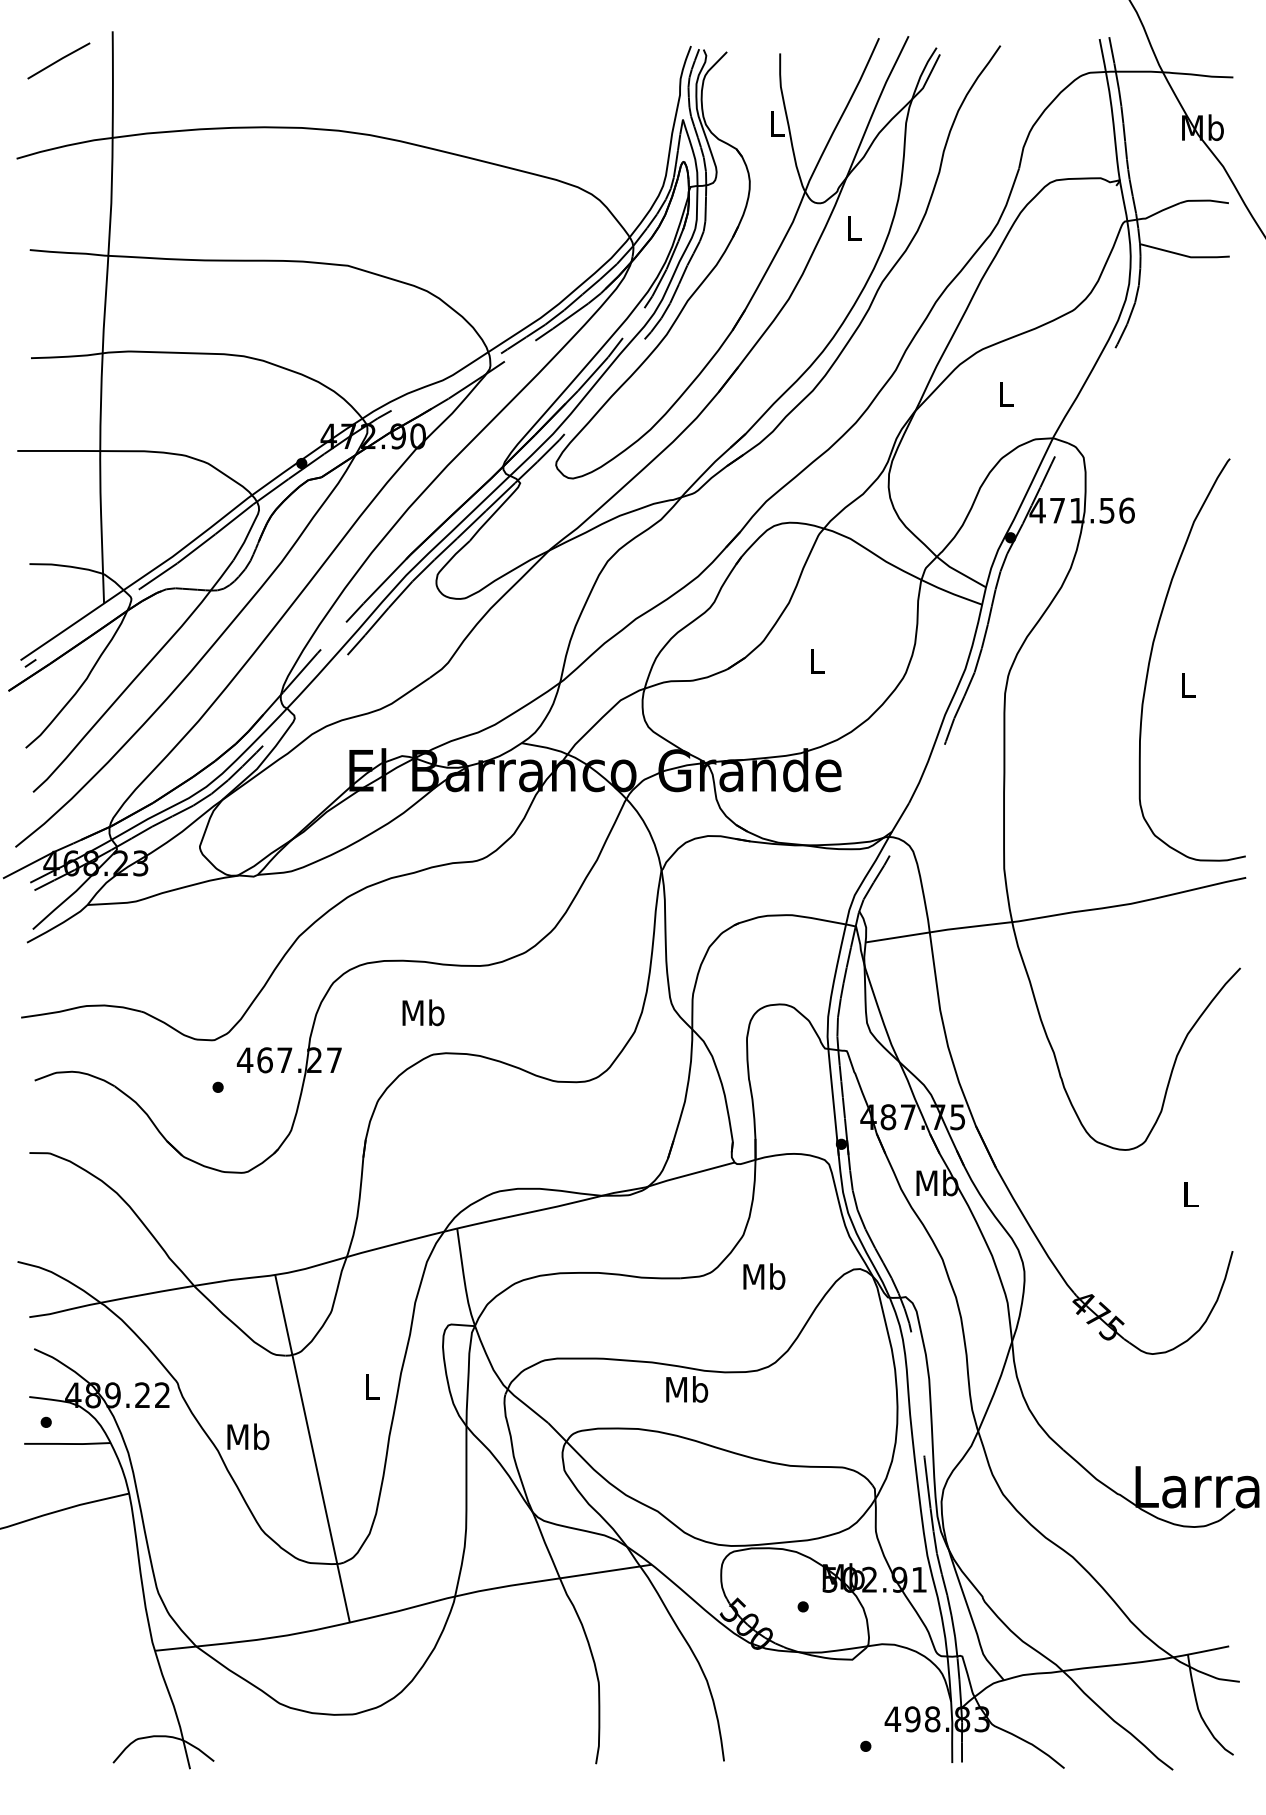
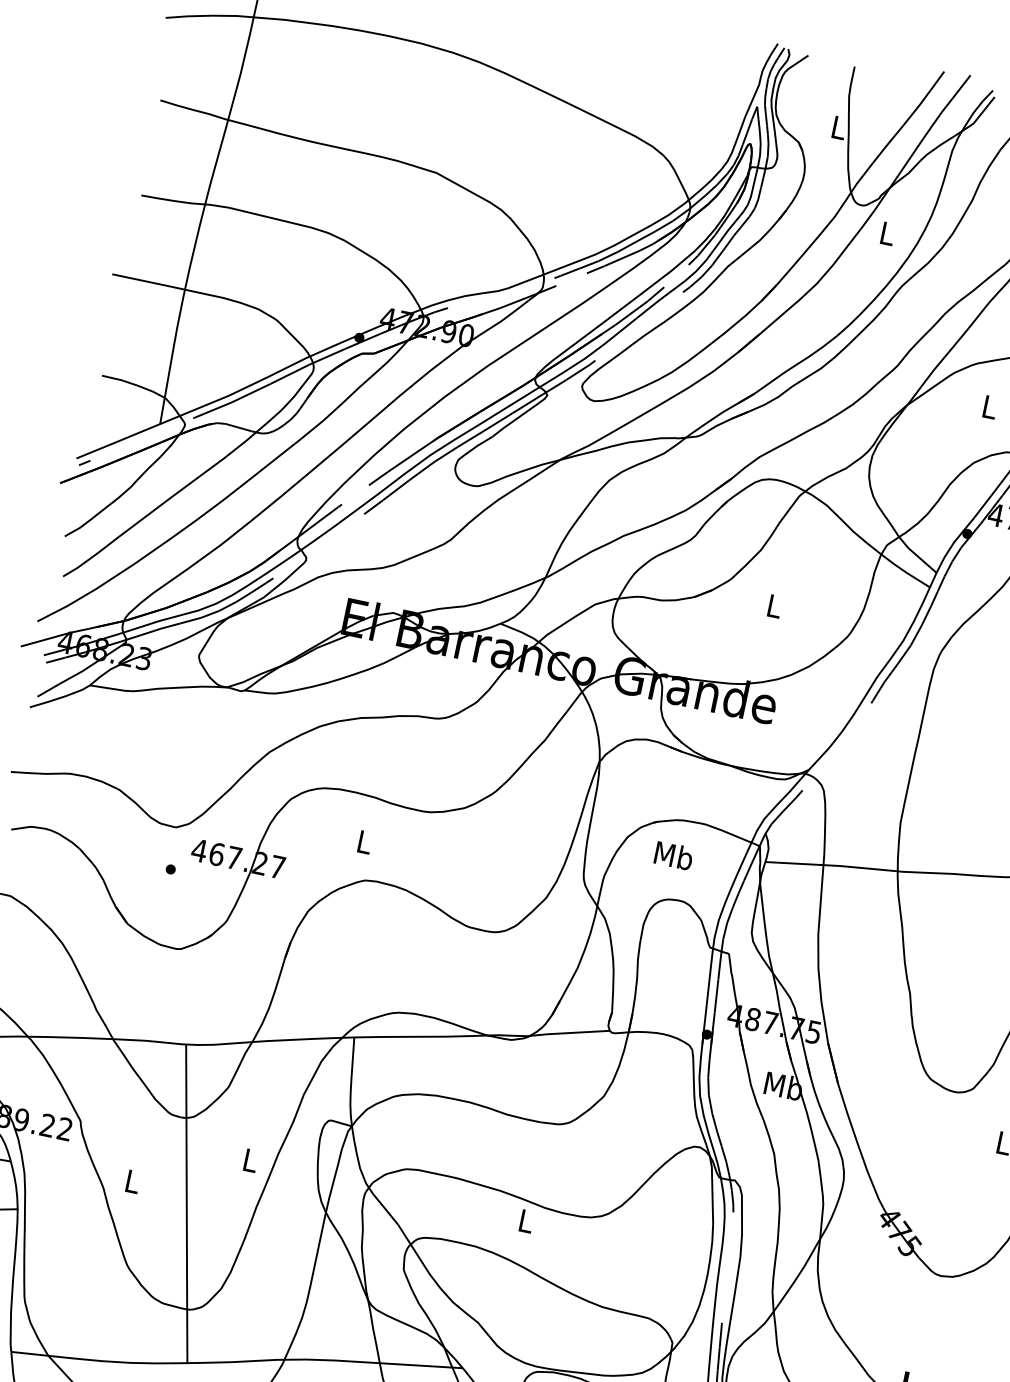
text: (423, 1012) -> (364, 841), Mb -> L
text: (764, 1276) -> (674, 855), moved
text: (687, 1389) -> (526, 1221), Mb -> L
text: (248, 1436) -> (132, 1181), Mb -> L

